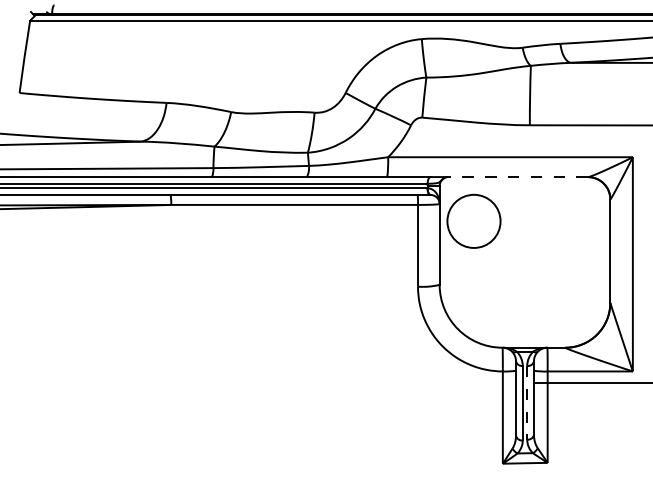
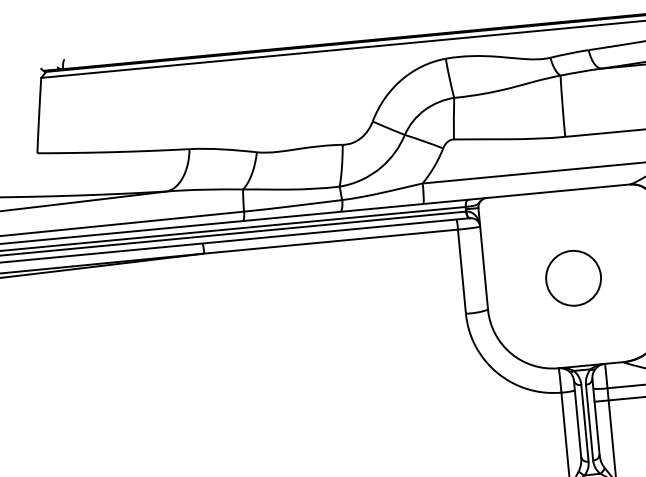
line: (517, 177) -> (557, 191), dashed -> solid
circle: (473, 220) -> (572, 277), moved
line: (527, 402) -> (589, 422), dashed -> solid

